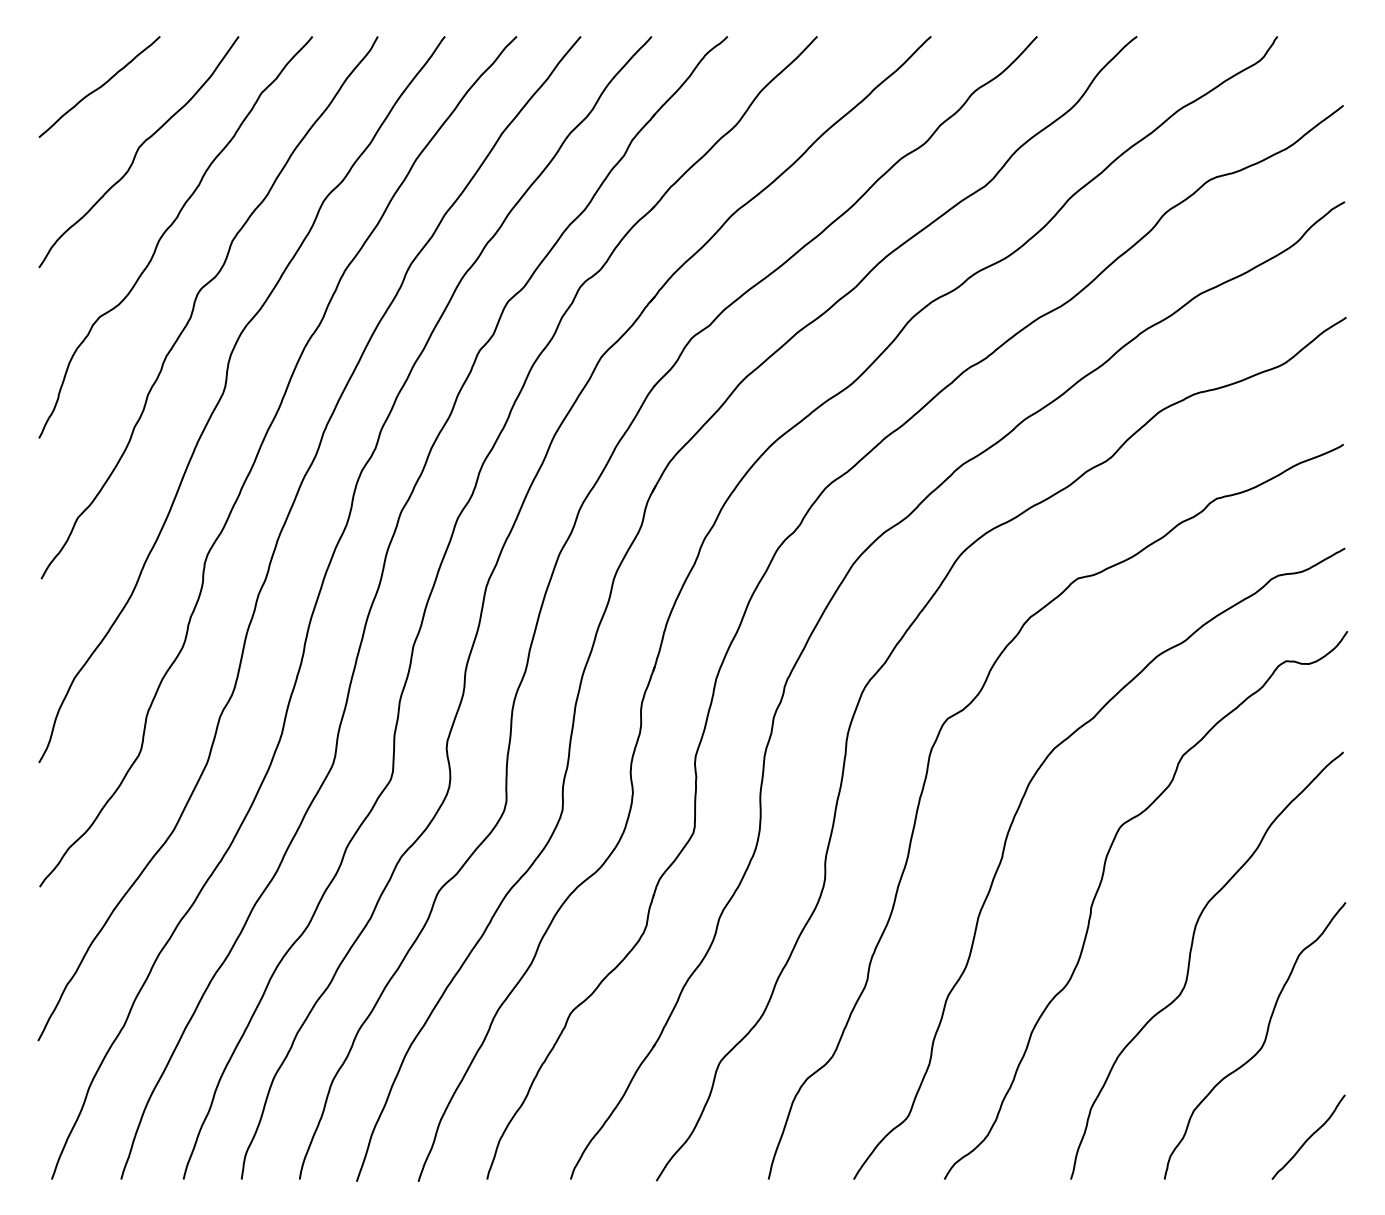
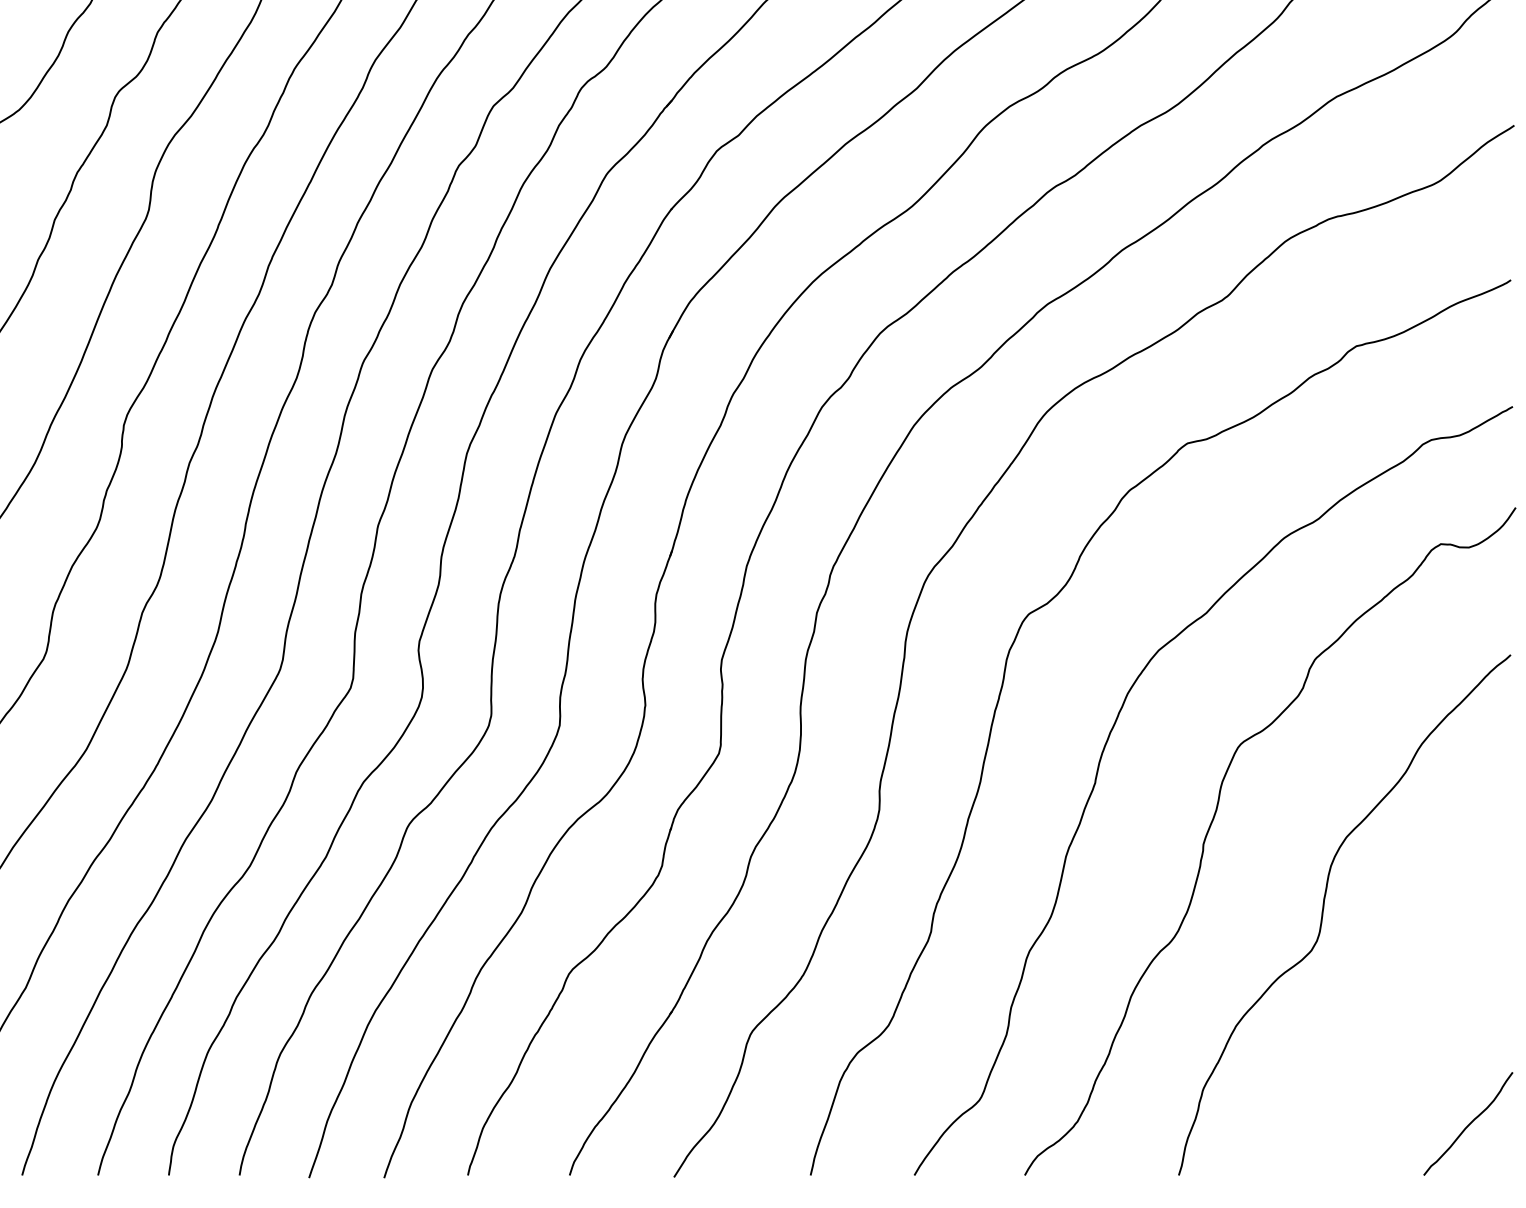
curve: (1262, 1043) -> (1412, 1009), removed

